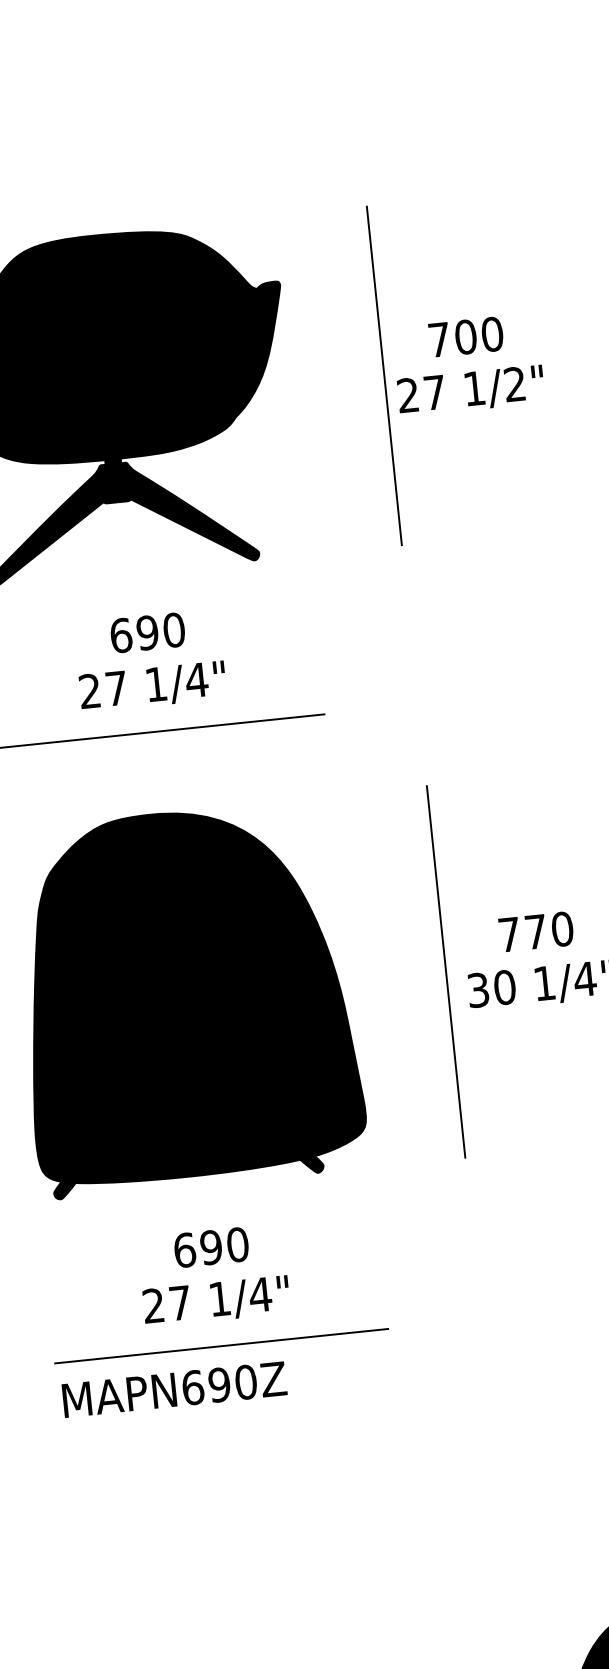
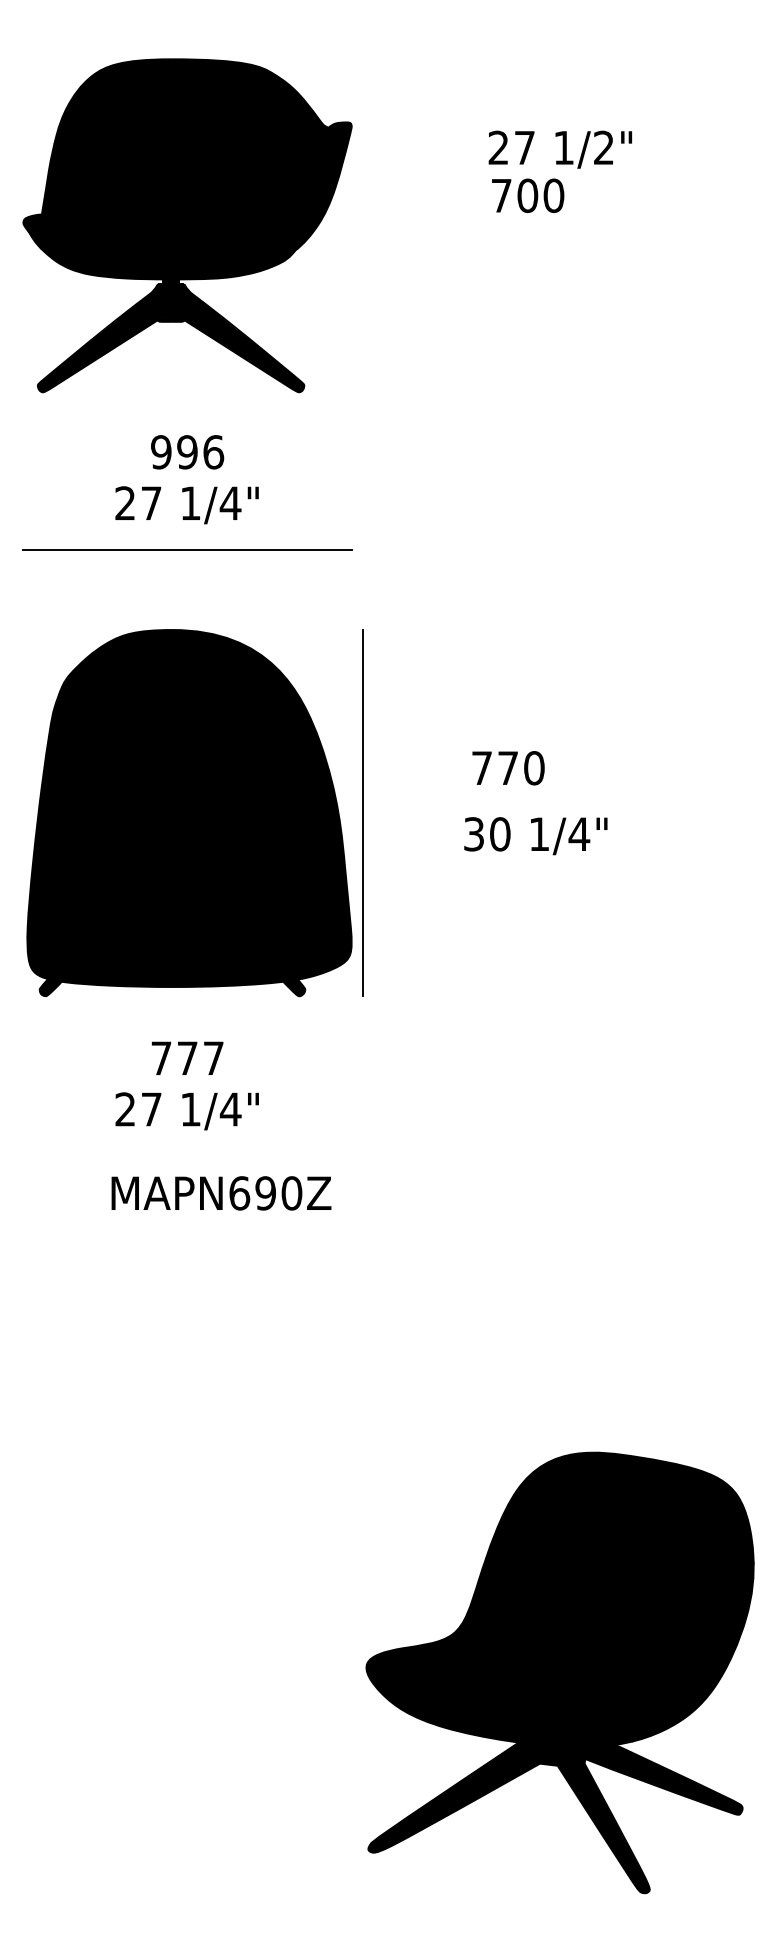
line: (384, 375) -> (444, 225), removed
text: (470, 390) -> (559, 149), moved
text: (147, 633) -> (187, 452), 690 -> 996
text: (536, 932) -> (508, 768), moved
line: (445, 971) -> (362, 812), moved
text: (211, 1247) -> (187, 1058), 690 -> 777
line: (221, 1346) -> (187, 1155), removed
text: (174, 1389) -> (221, 1193), moved

